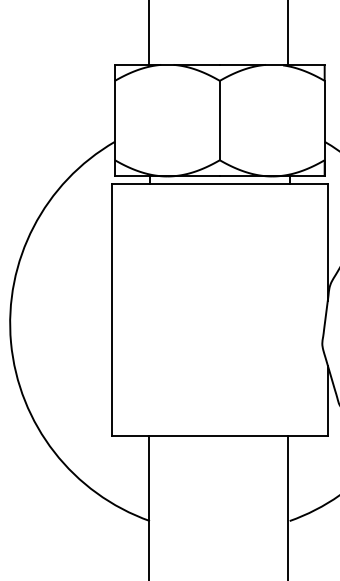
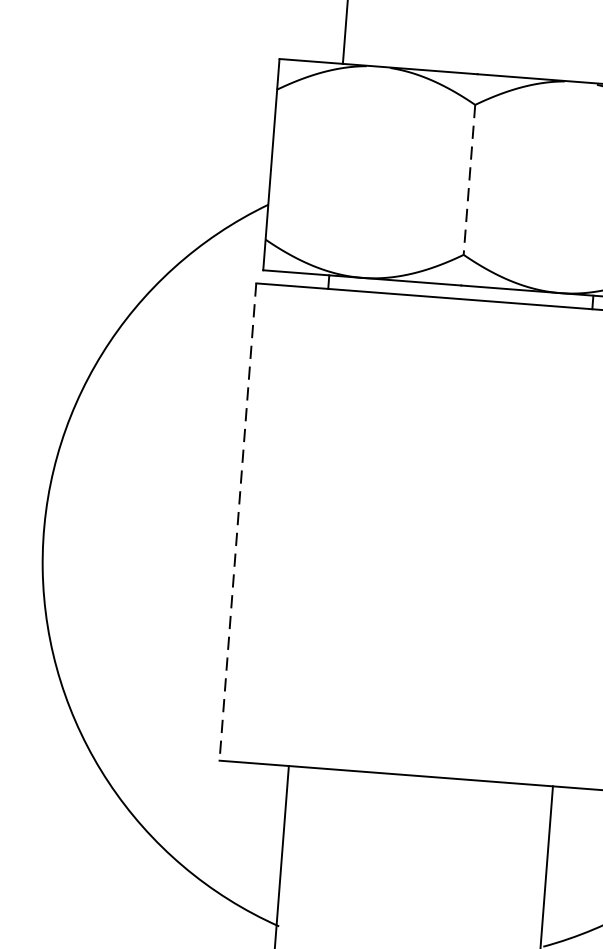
line: (219, 120) -> (468, 179), solid -> dashed
line: (111, 310) -> (237, 523), solid -> dashed

